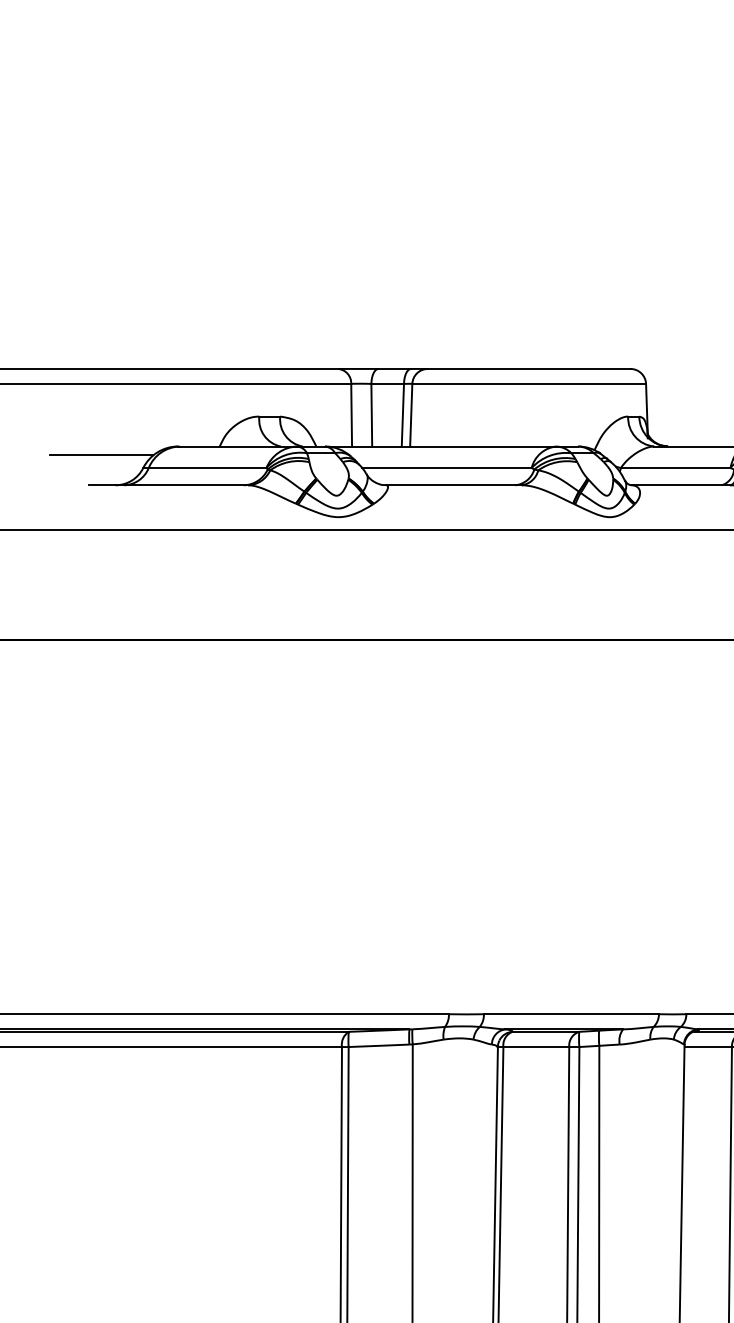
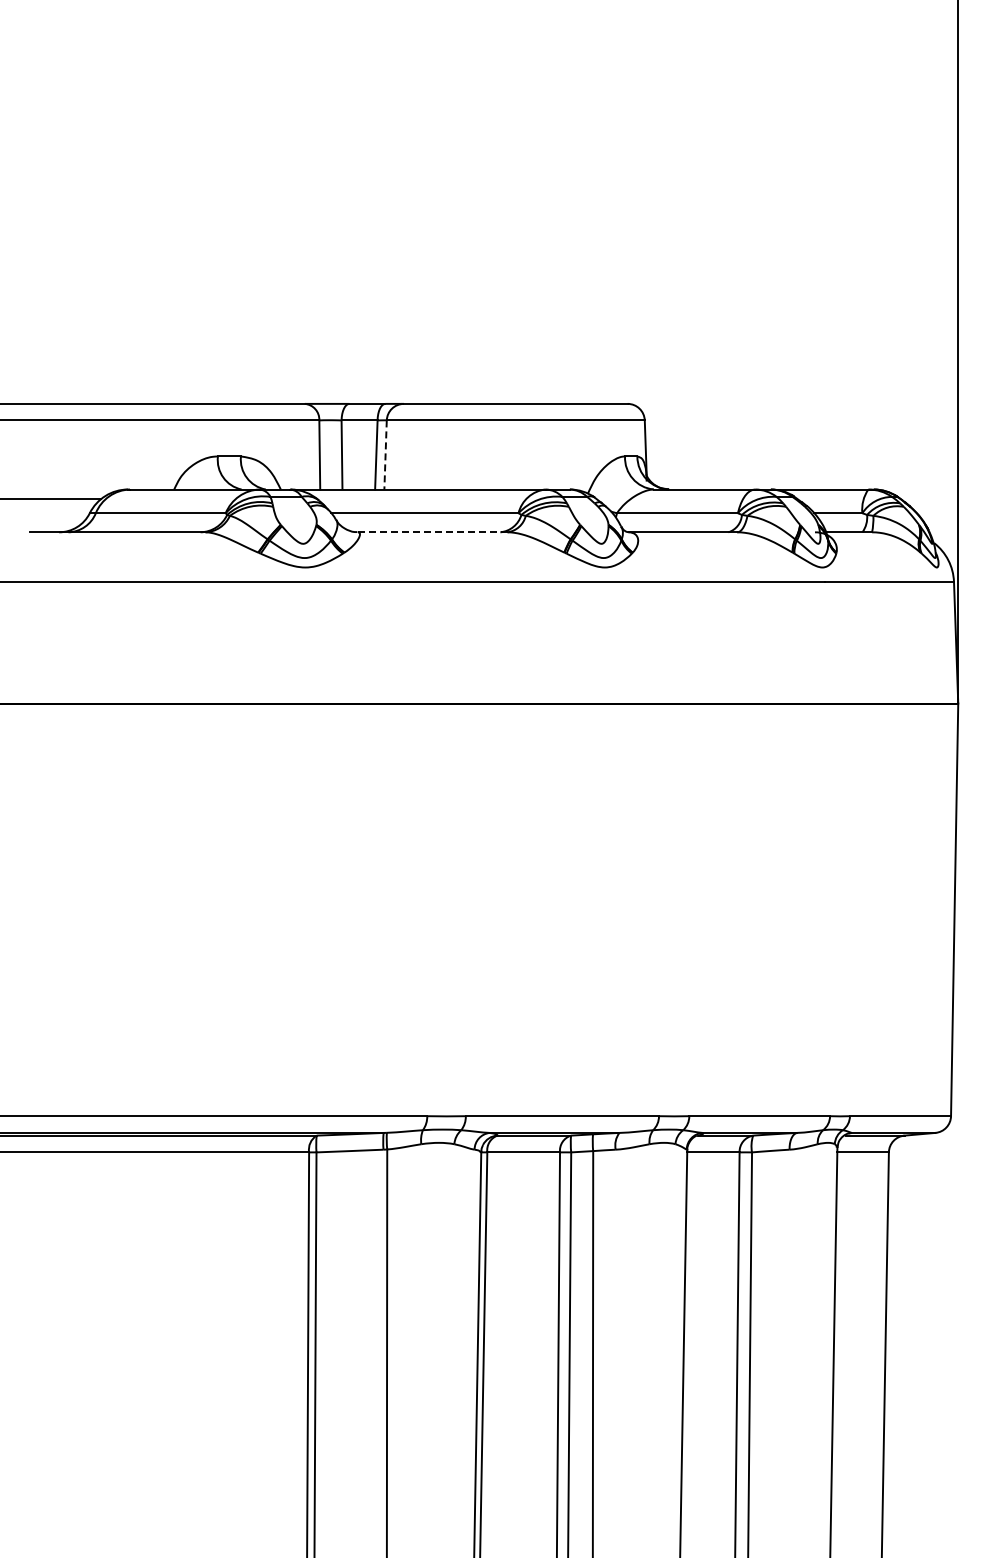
line: (411, 414) -> (385, 454), solid -> dashed
line: (453, 485) -> (432, 532), solid -> dashed

